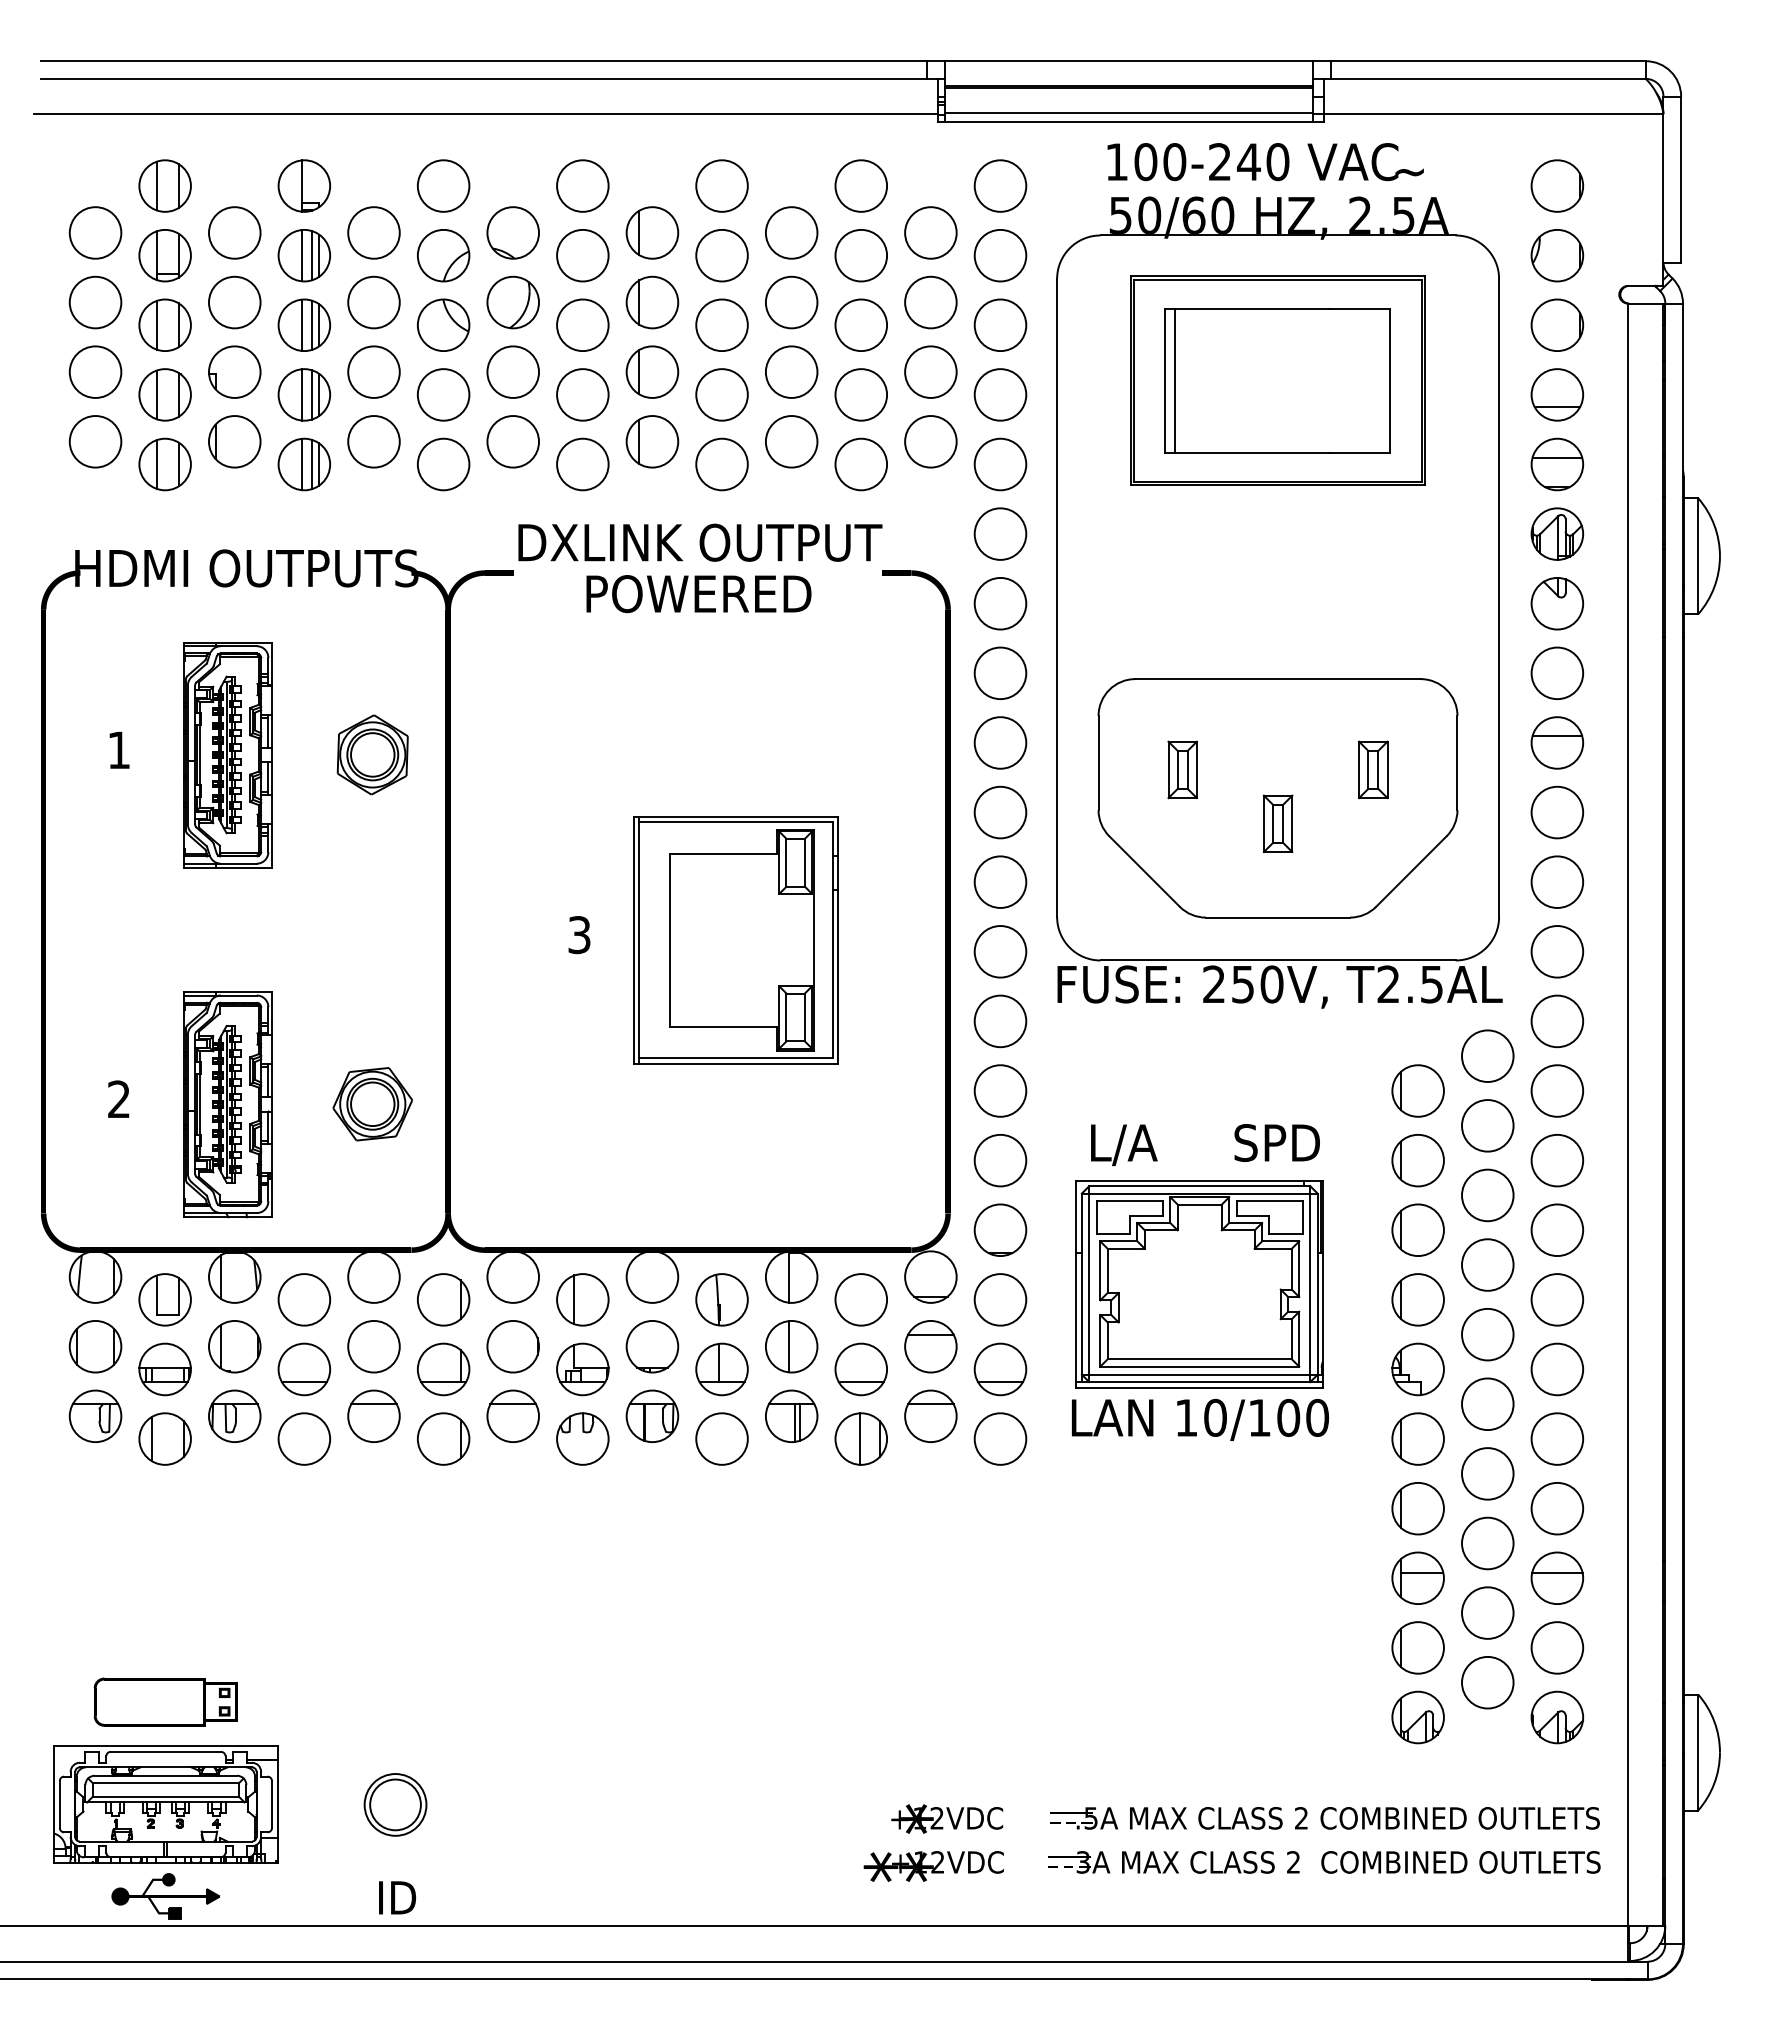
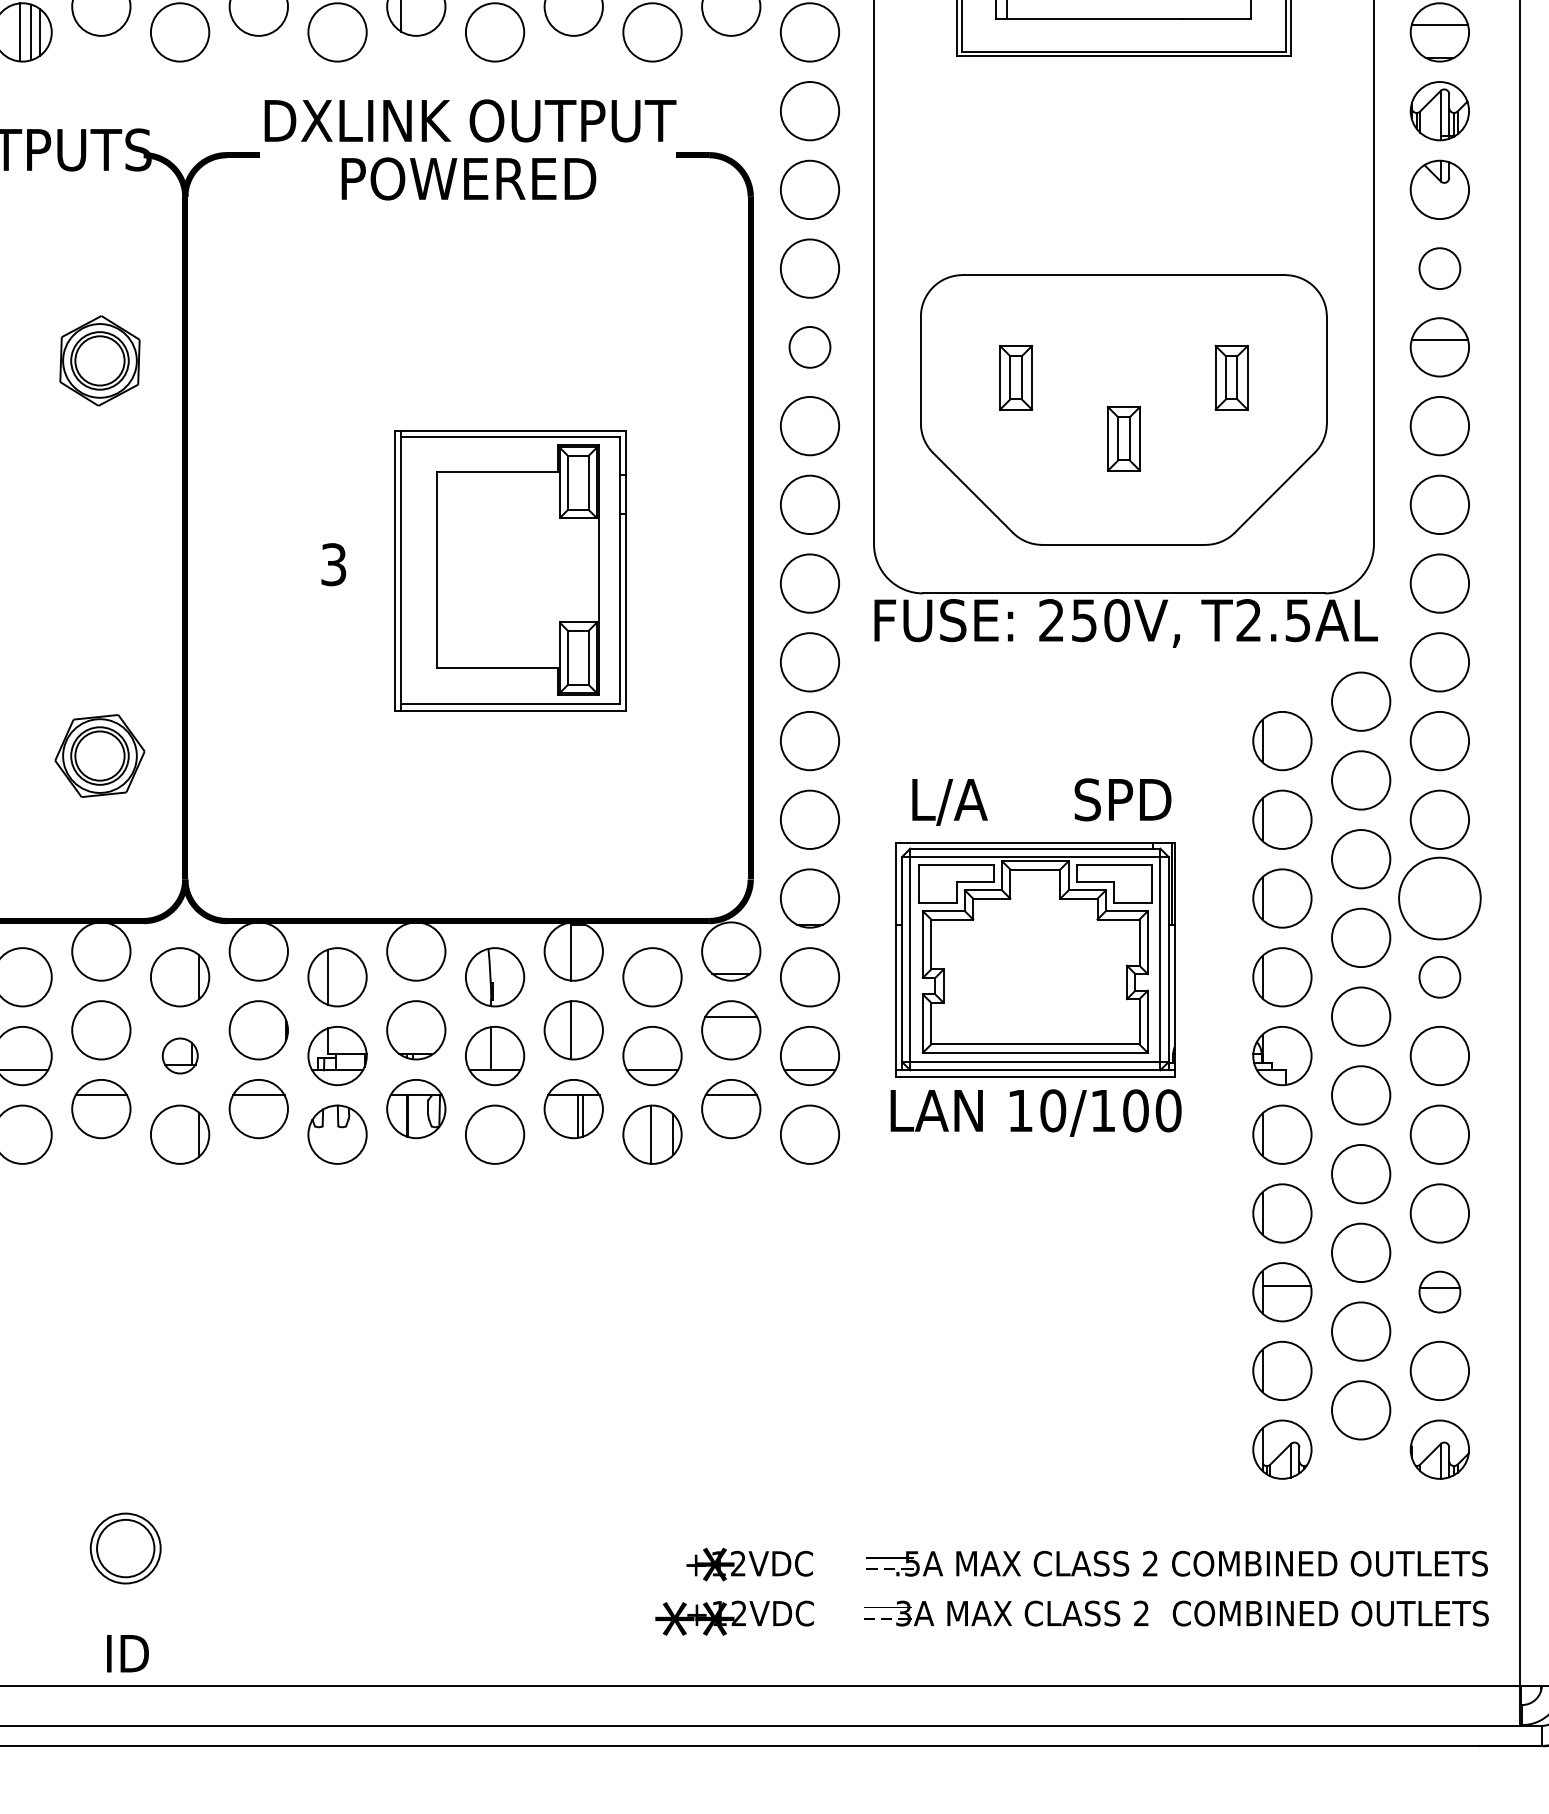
circle: (1557, 673) -> (1440, 268), size x0.7
circle: (1000, 742) -> (809, 346), size x0.7
circle: (1557, 1230) -> (1440, 898), size x1.4
circle: (1557, 1299) -> (1440, 976), size x0.7
part: (443, 1369) -> (179, 1056), size x0.6
part: (1557, 1577) -> (1440, 1291), size x0.7

